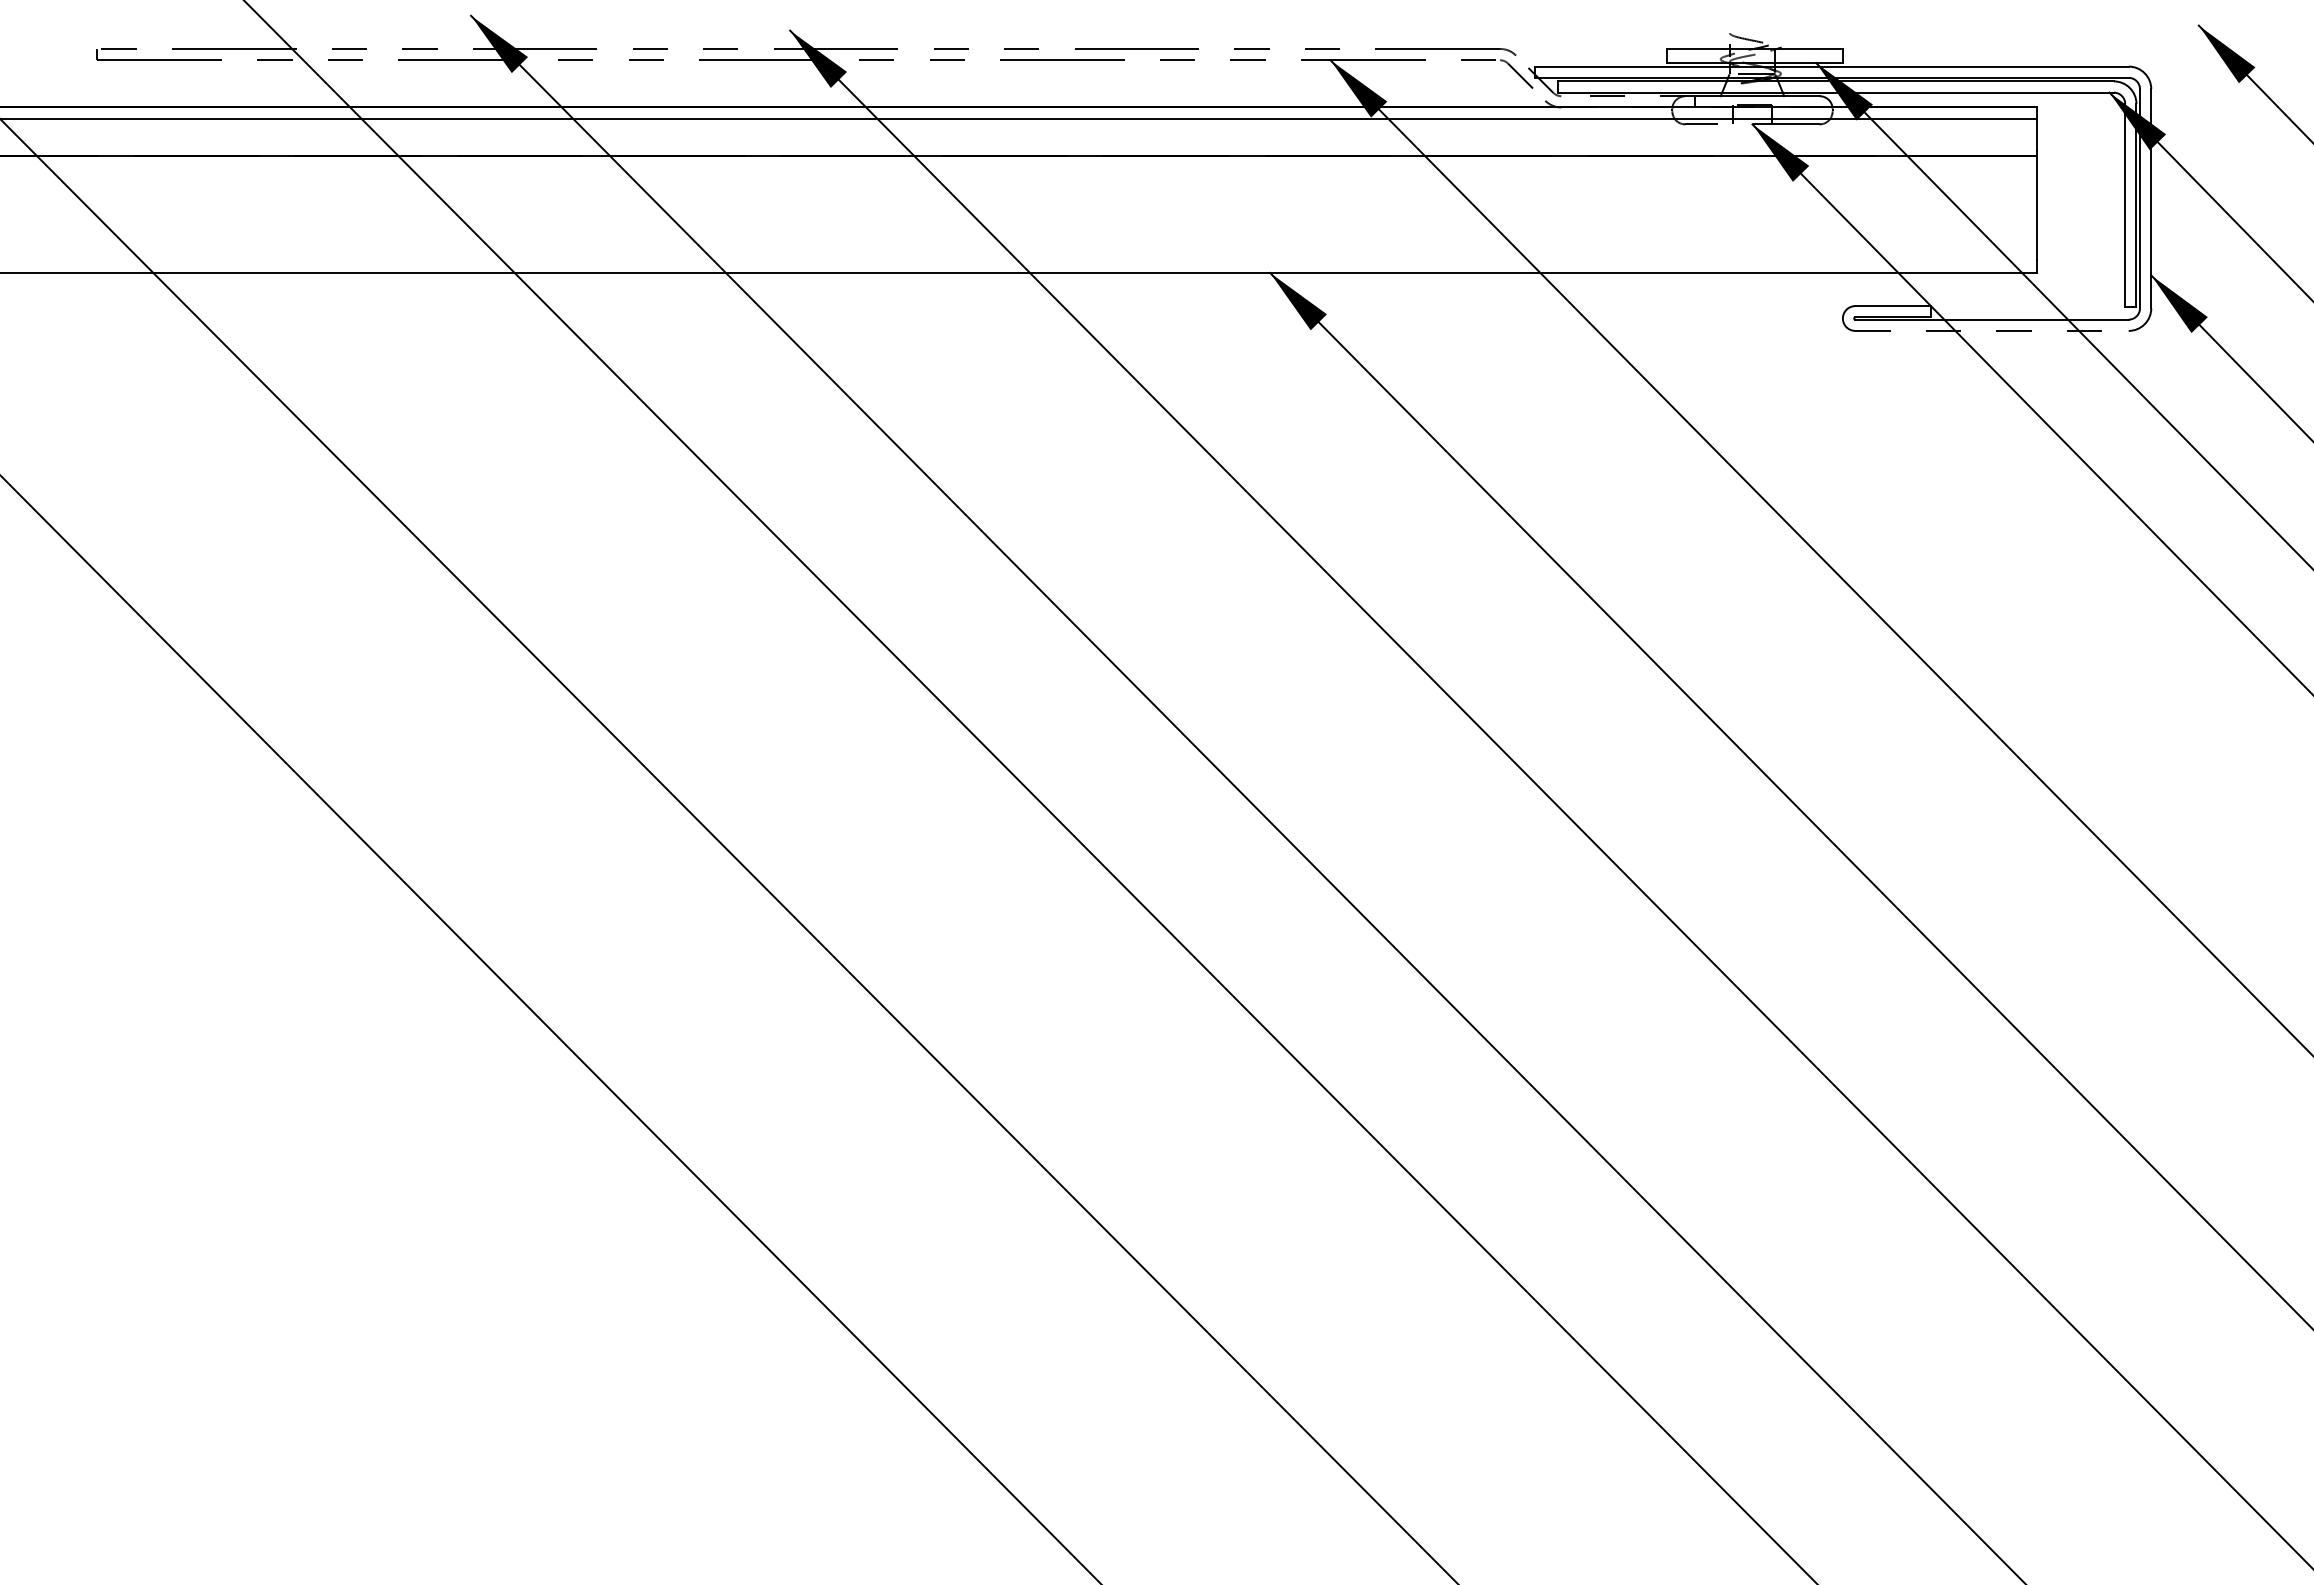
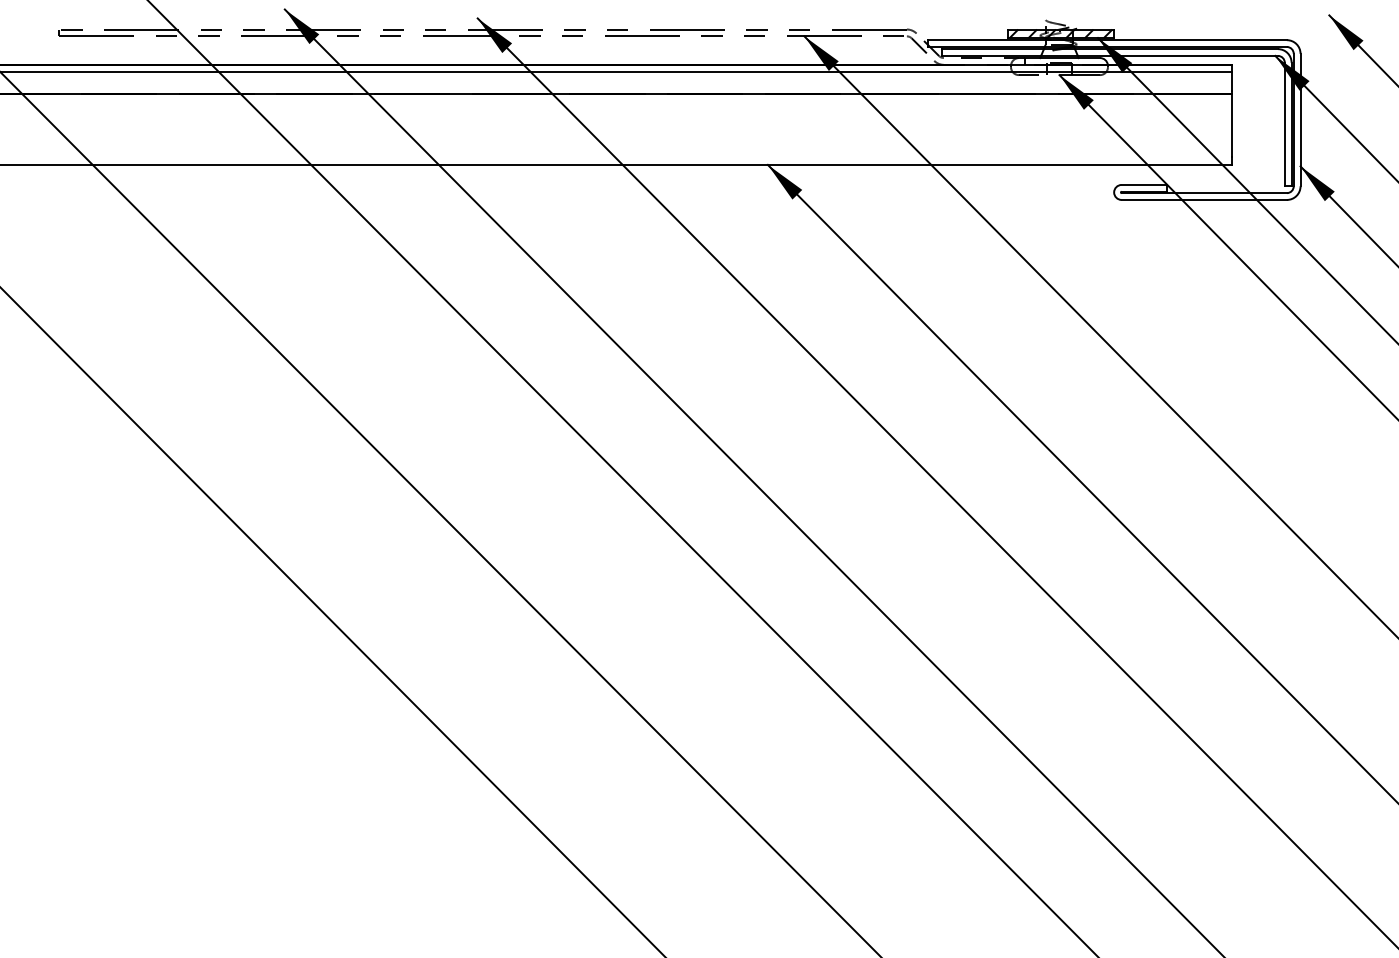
hatch: (1754, 55) -> (1060, 33), added
line: (1992, 330) -> (1204, 199), dashed -> solid

